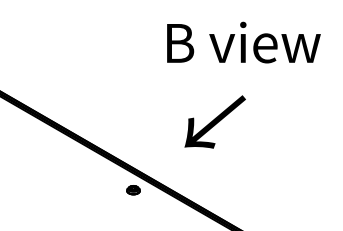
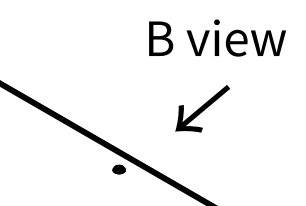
text: (214, 121) -> (201, 108), moved

